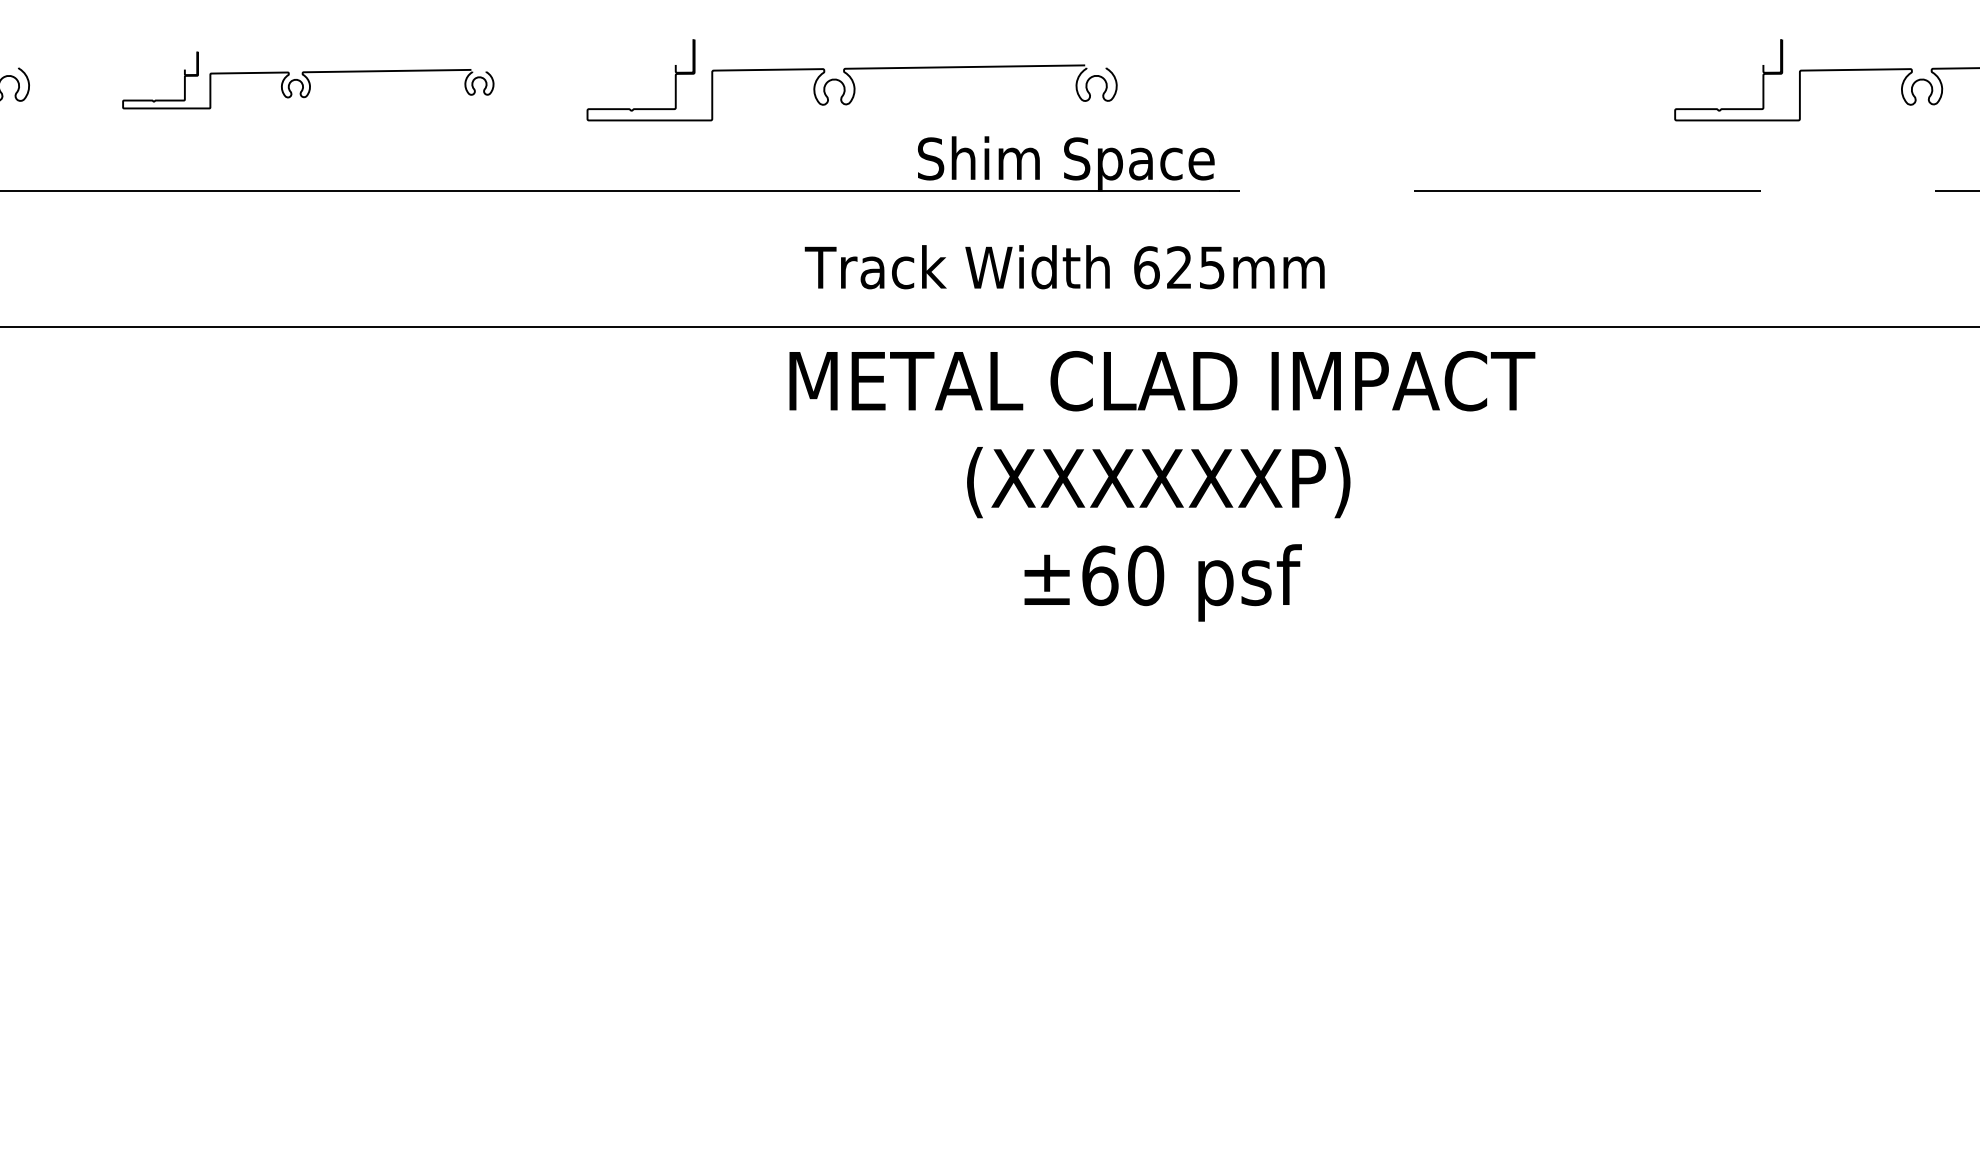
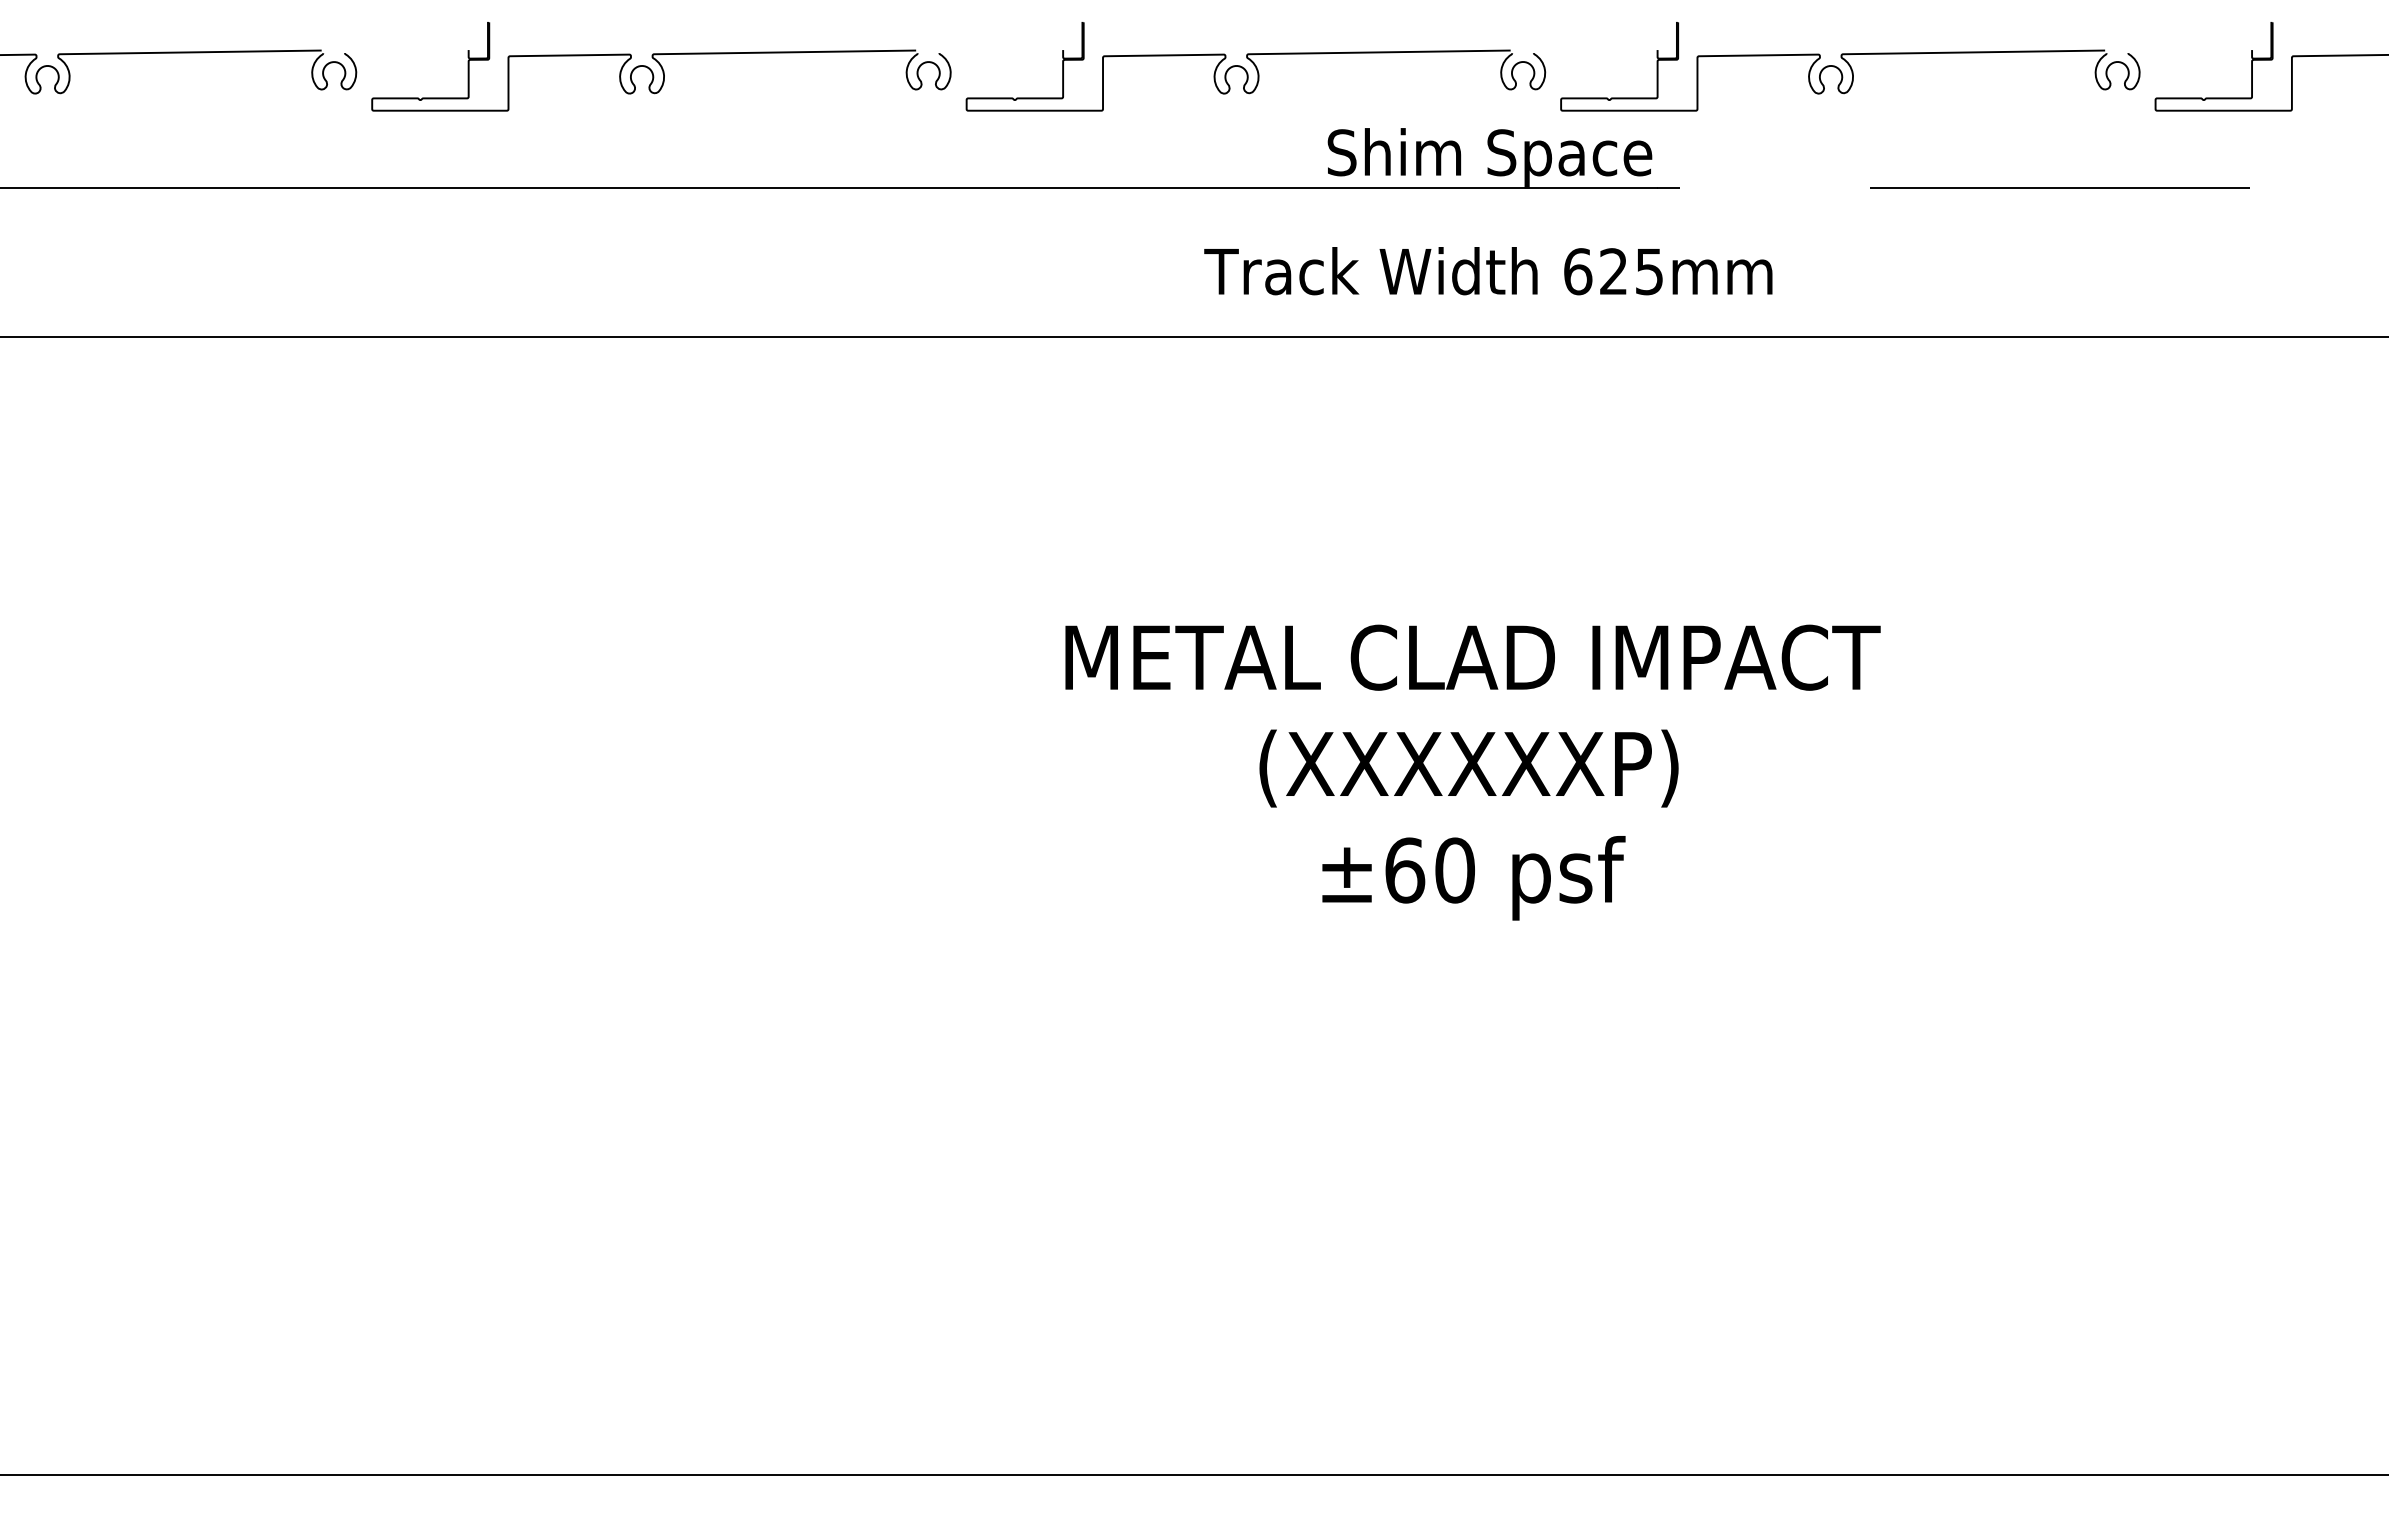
part: (308, 79) -> (661, 66), size x1.43
part: (1396, 79) -> (1850, 66), added
text: (1161, 486) -> (1472, 772), moved

